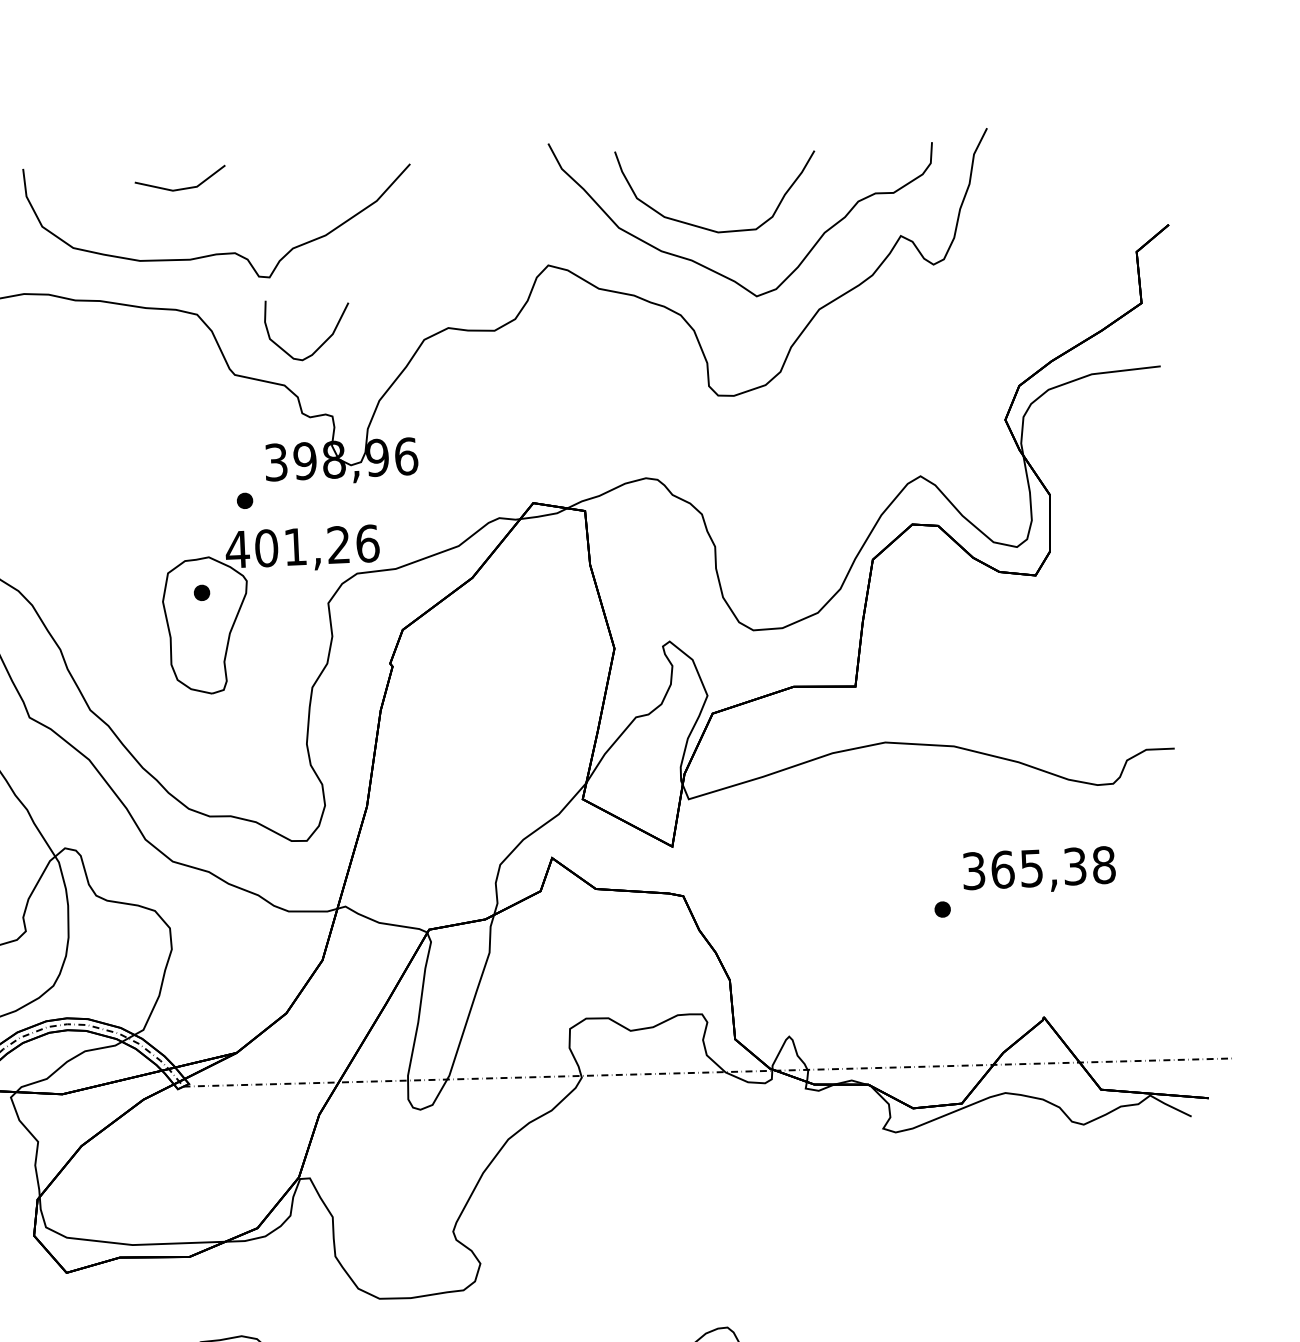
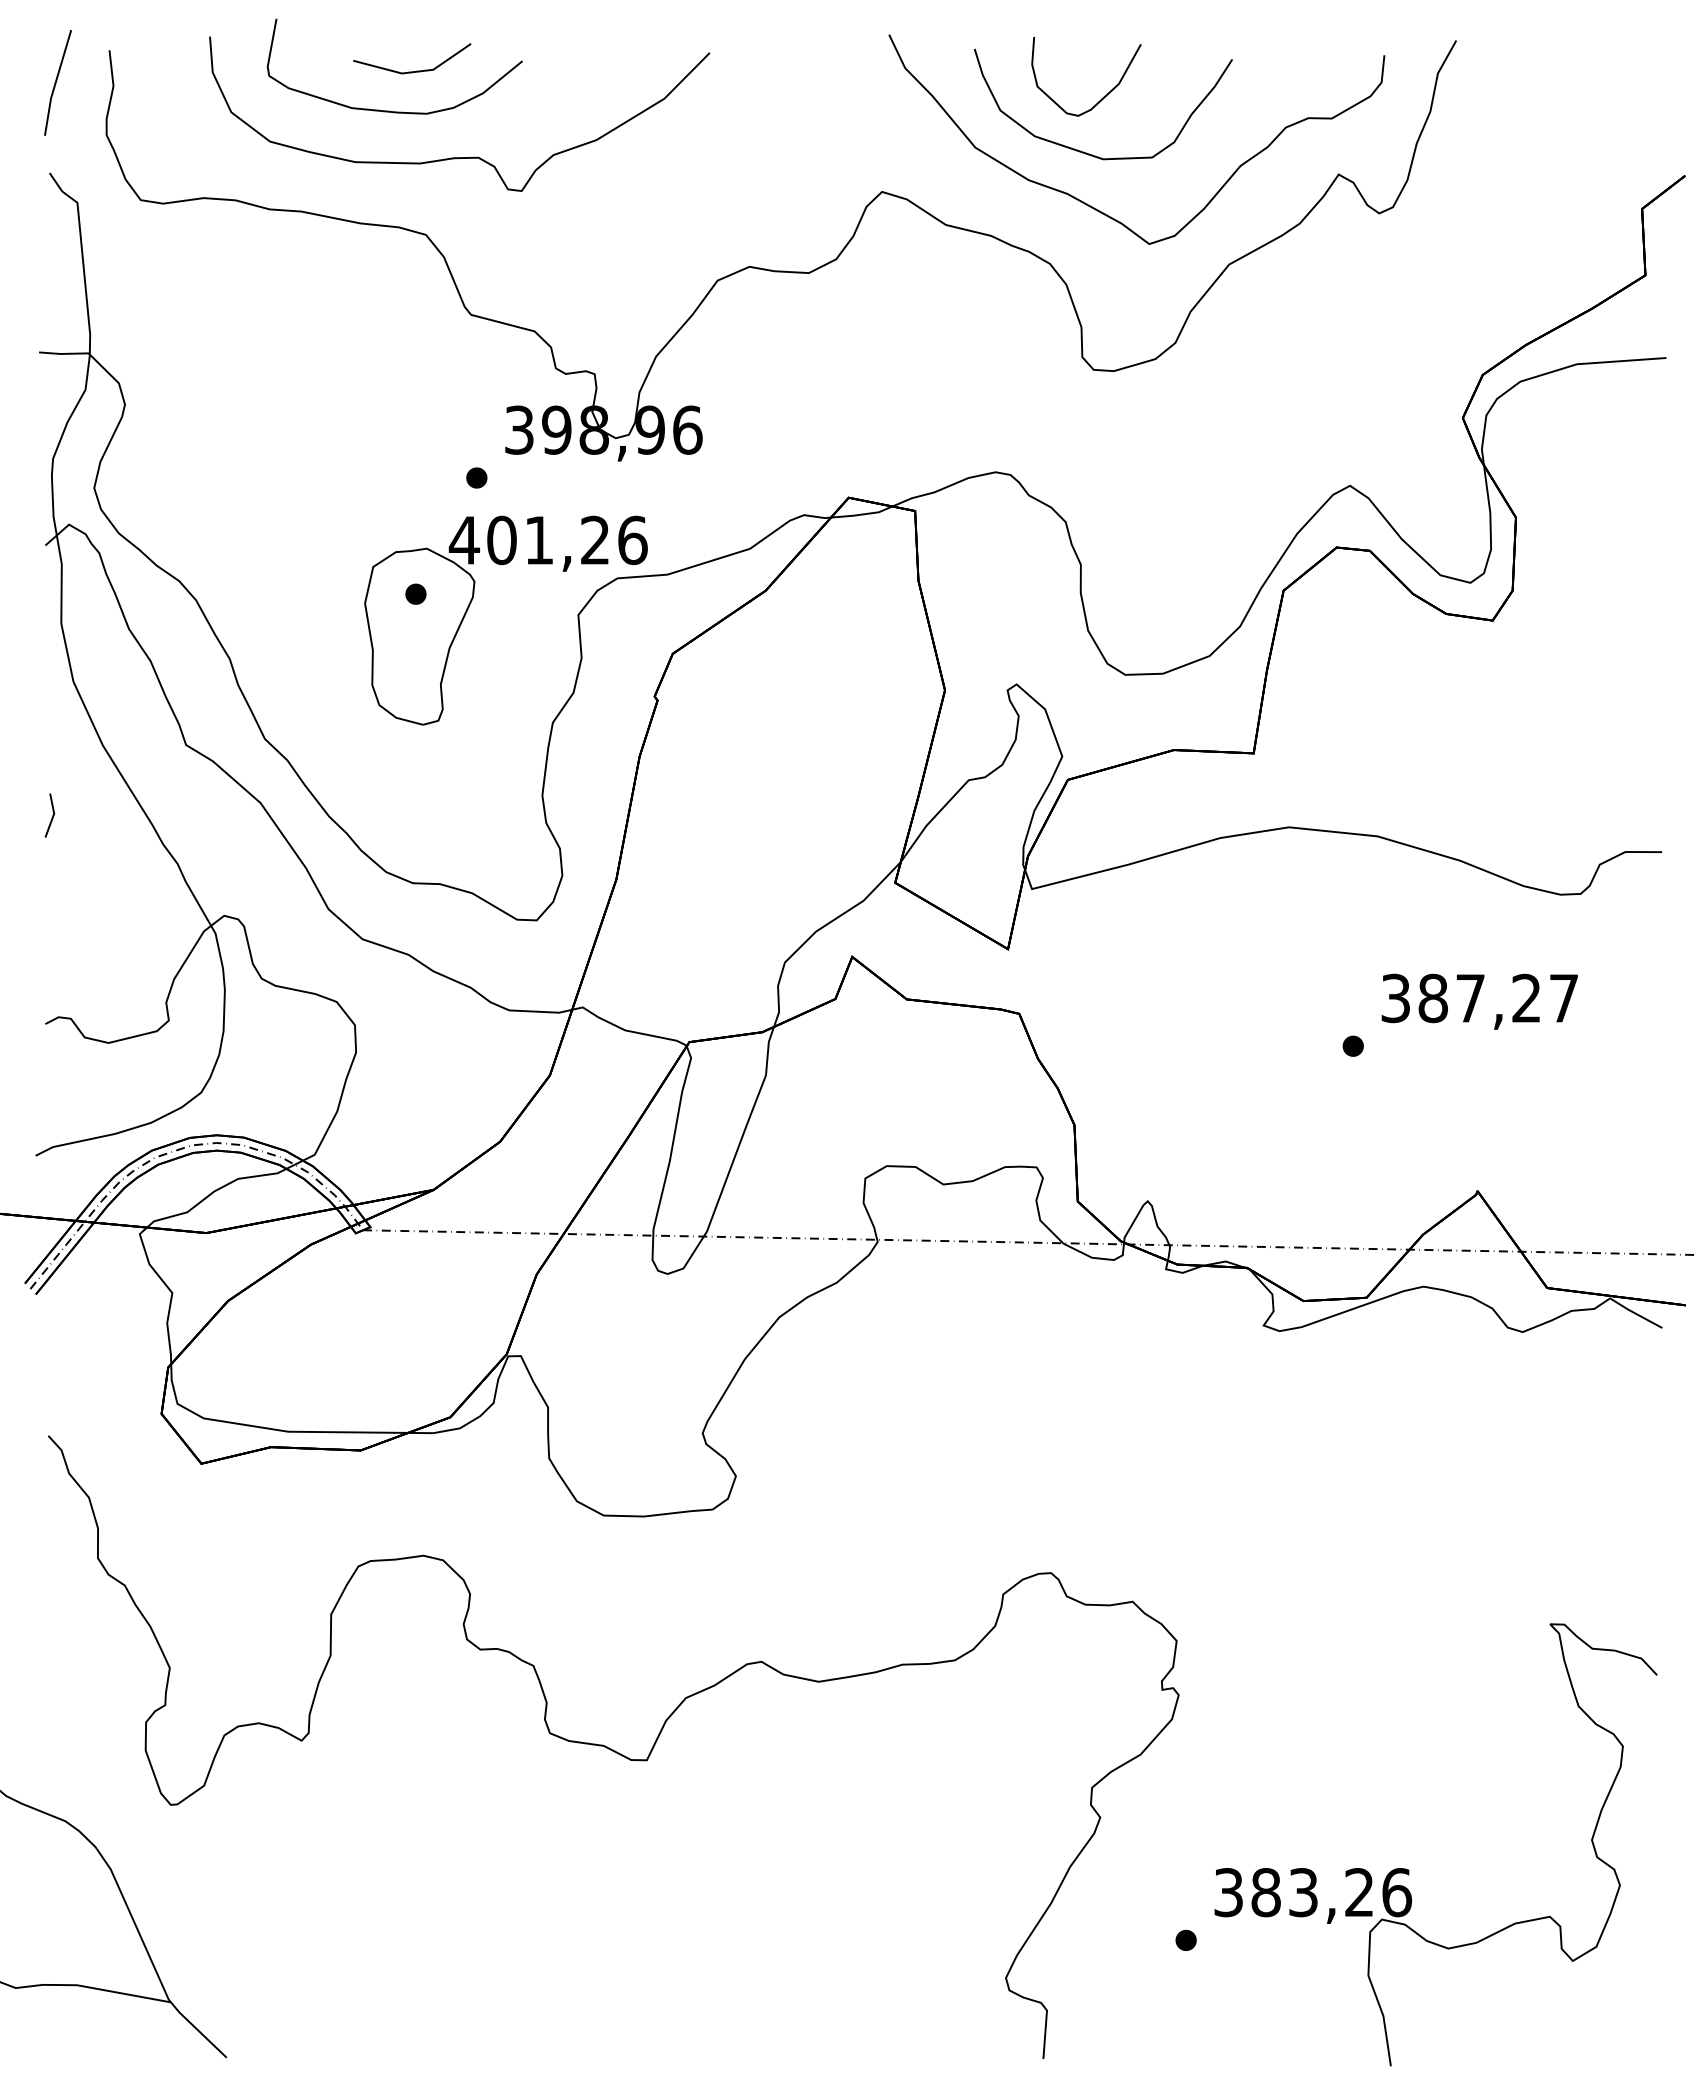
curve: (164, 219) -> (389, 110), added
curve: (322, 343) -> (1104, 95), moved
text: (1053, 867) -> (1498, 998), 365,38 -> 387,27

